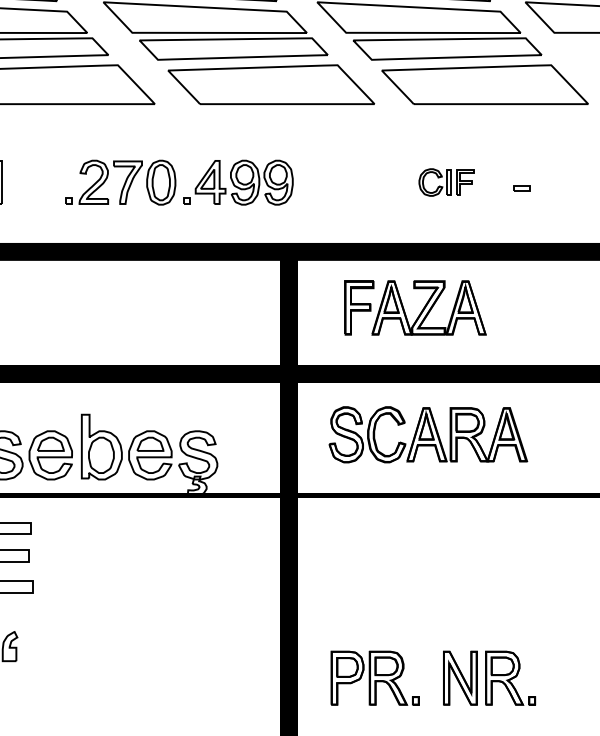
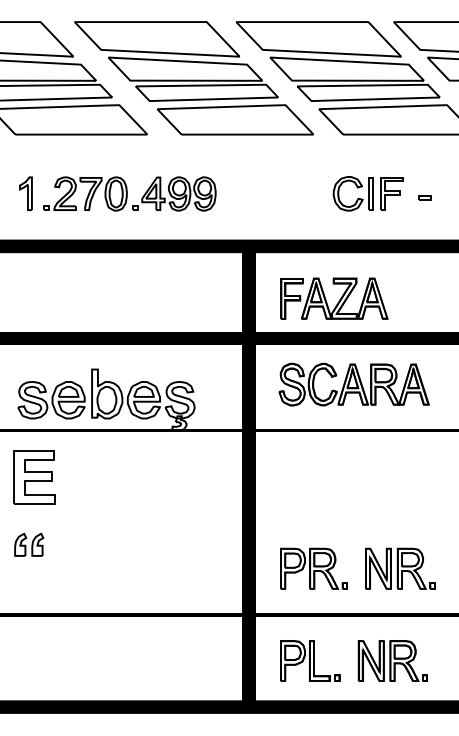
part: (178, 182) -> (129, 193), moved
part: (445, 182) -> (367, 193), size x1.67
part: (415, 307) -> (334, 298), moved

